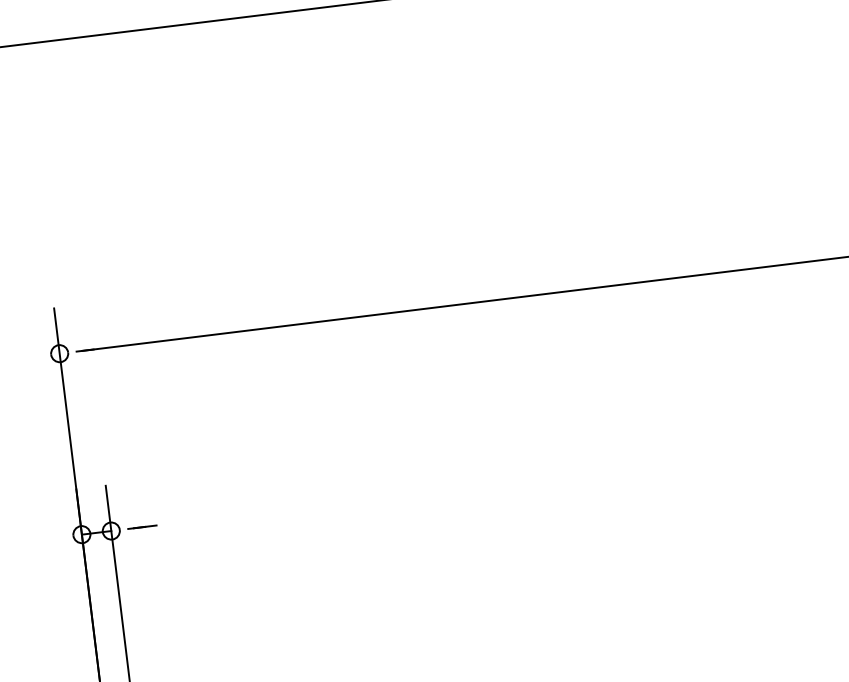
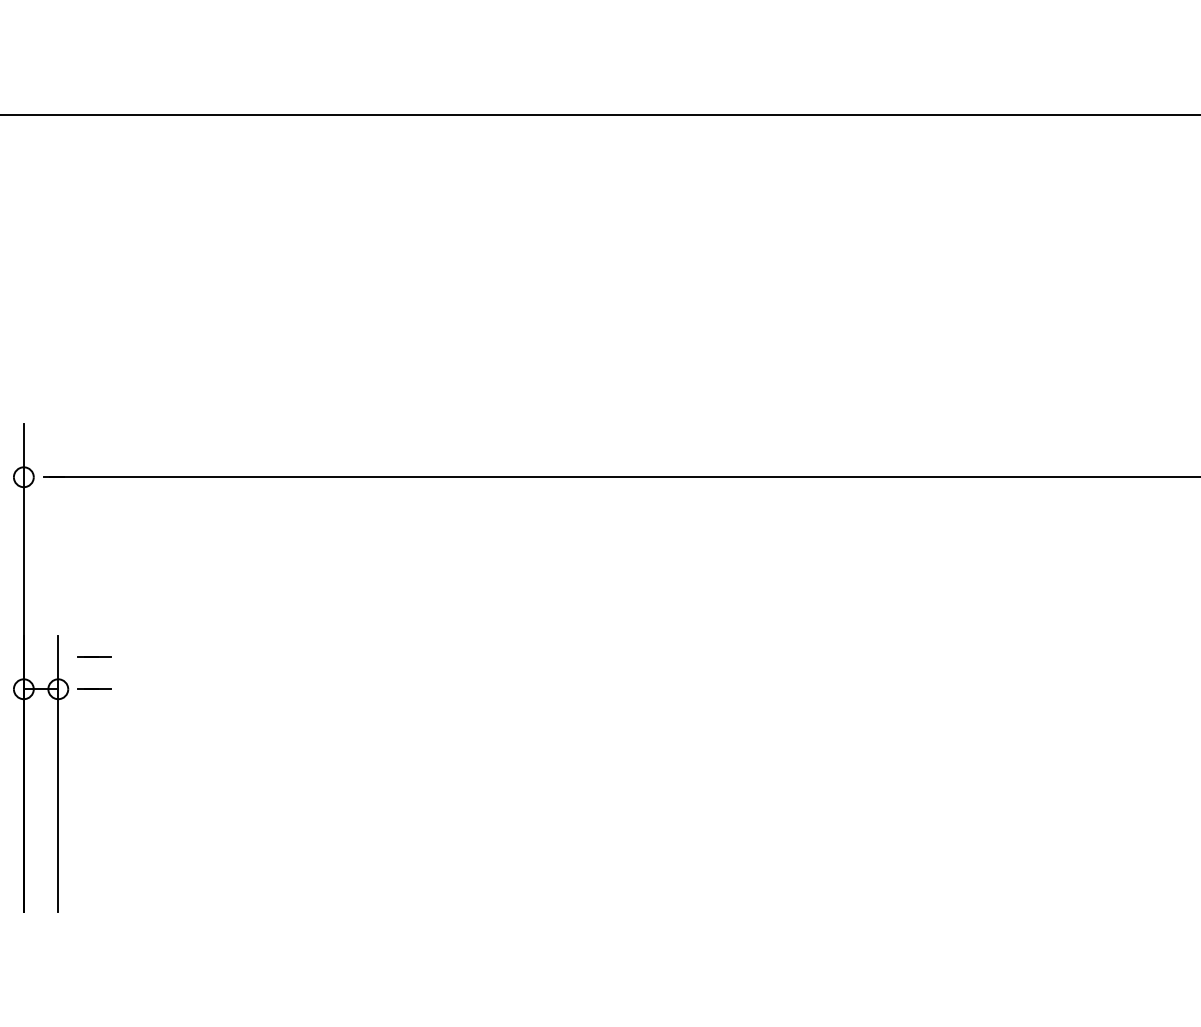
line: (138, 499) -> (94, 656), added

